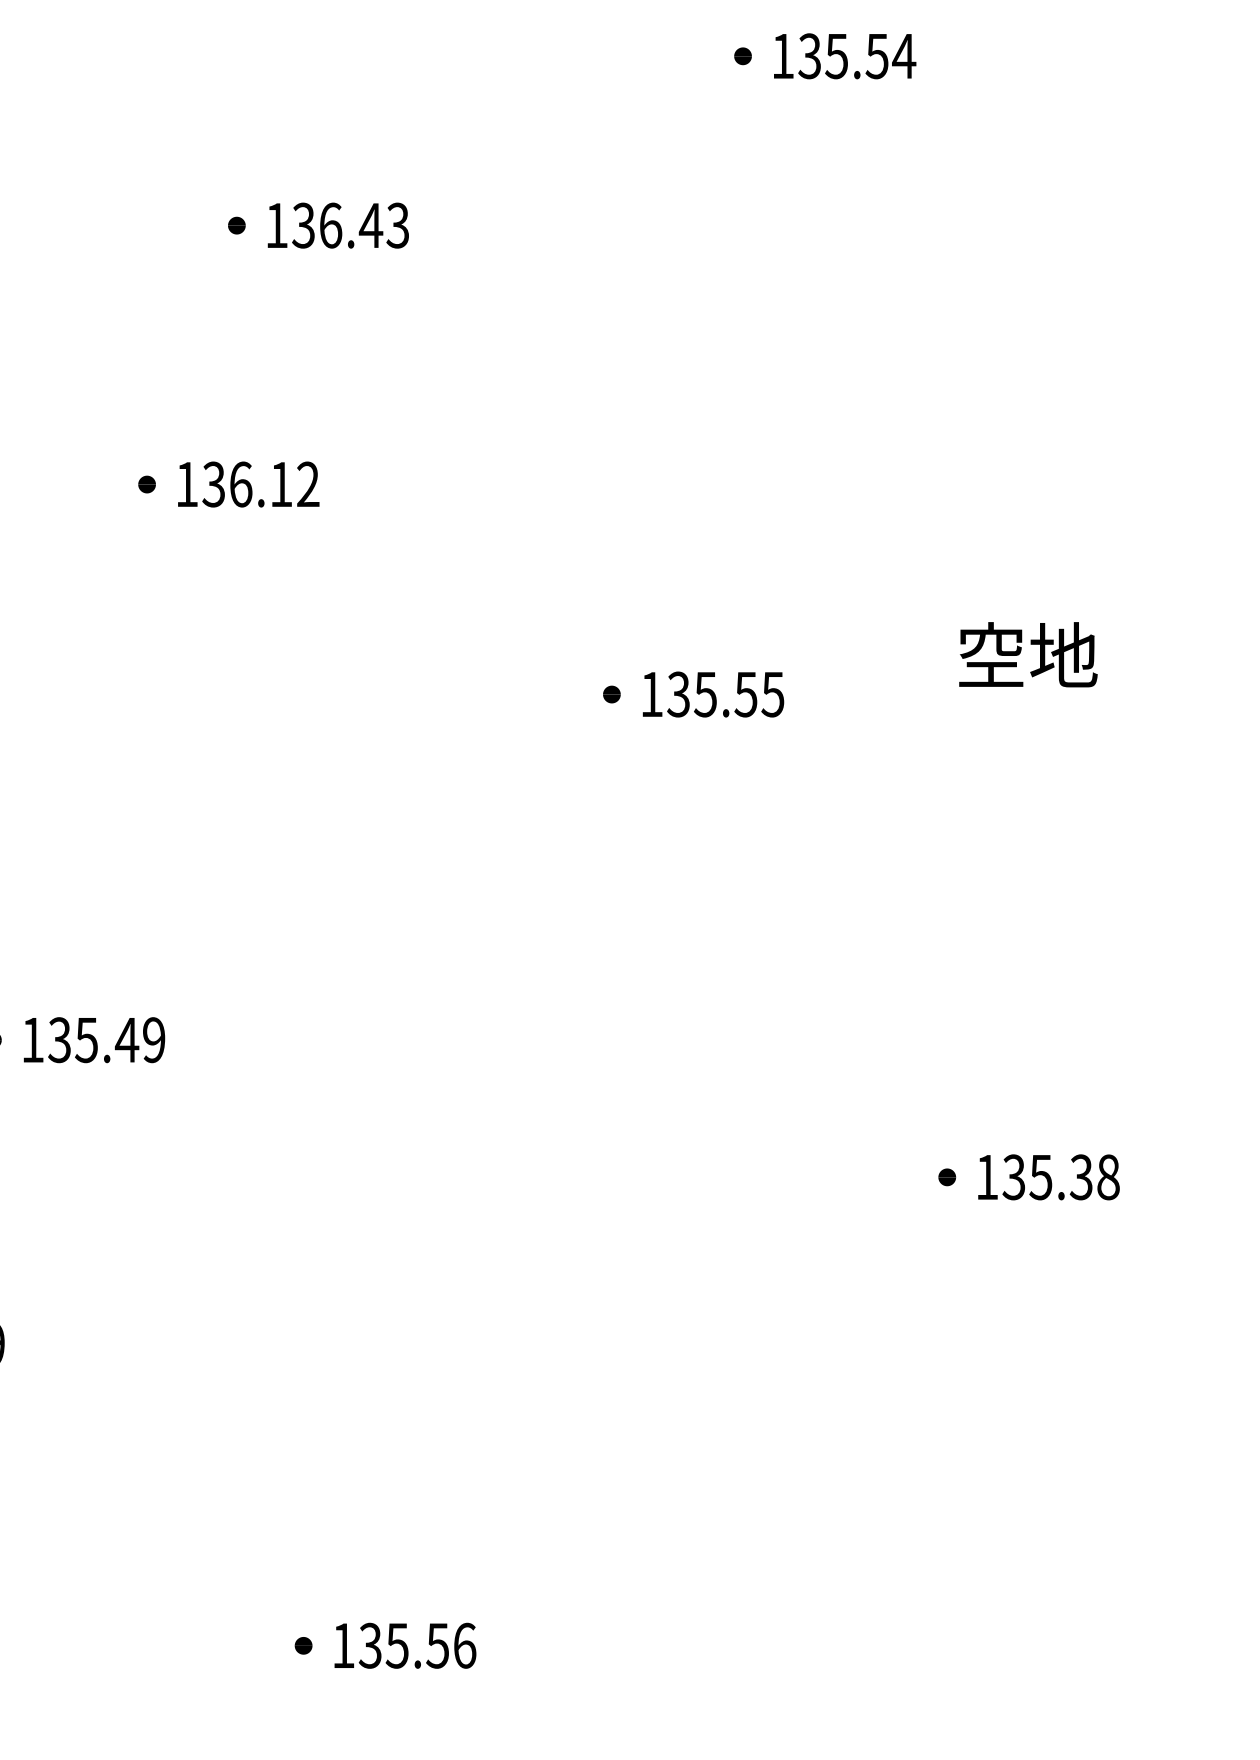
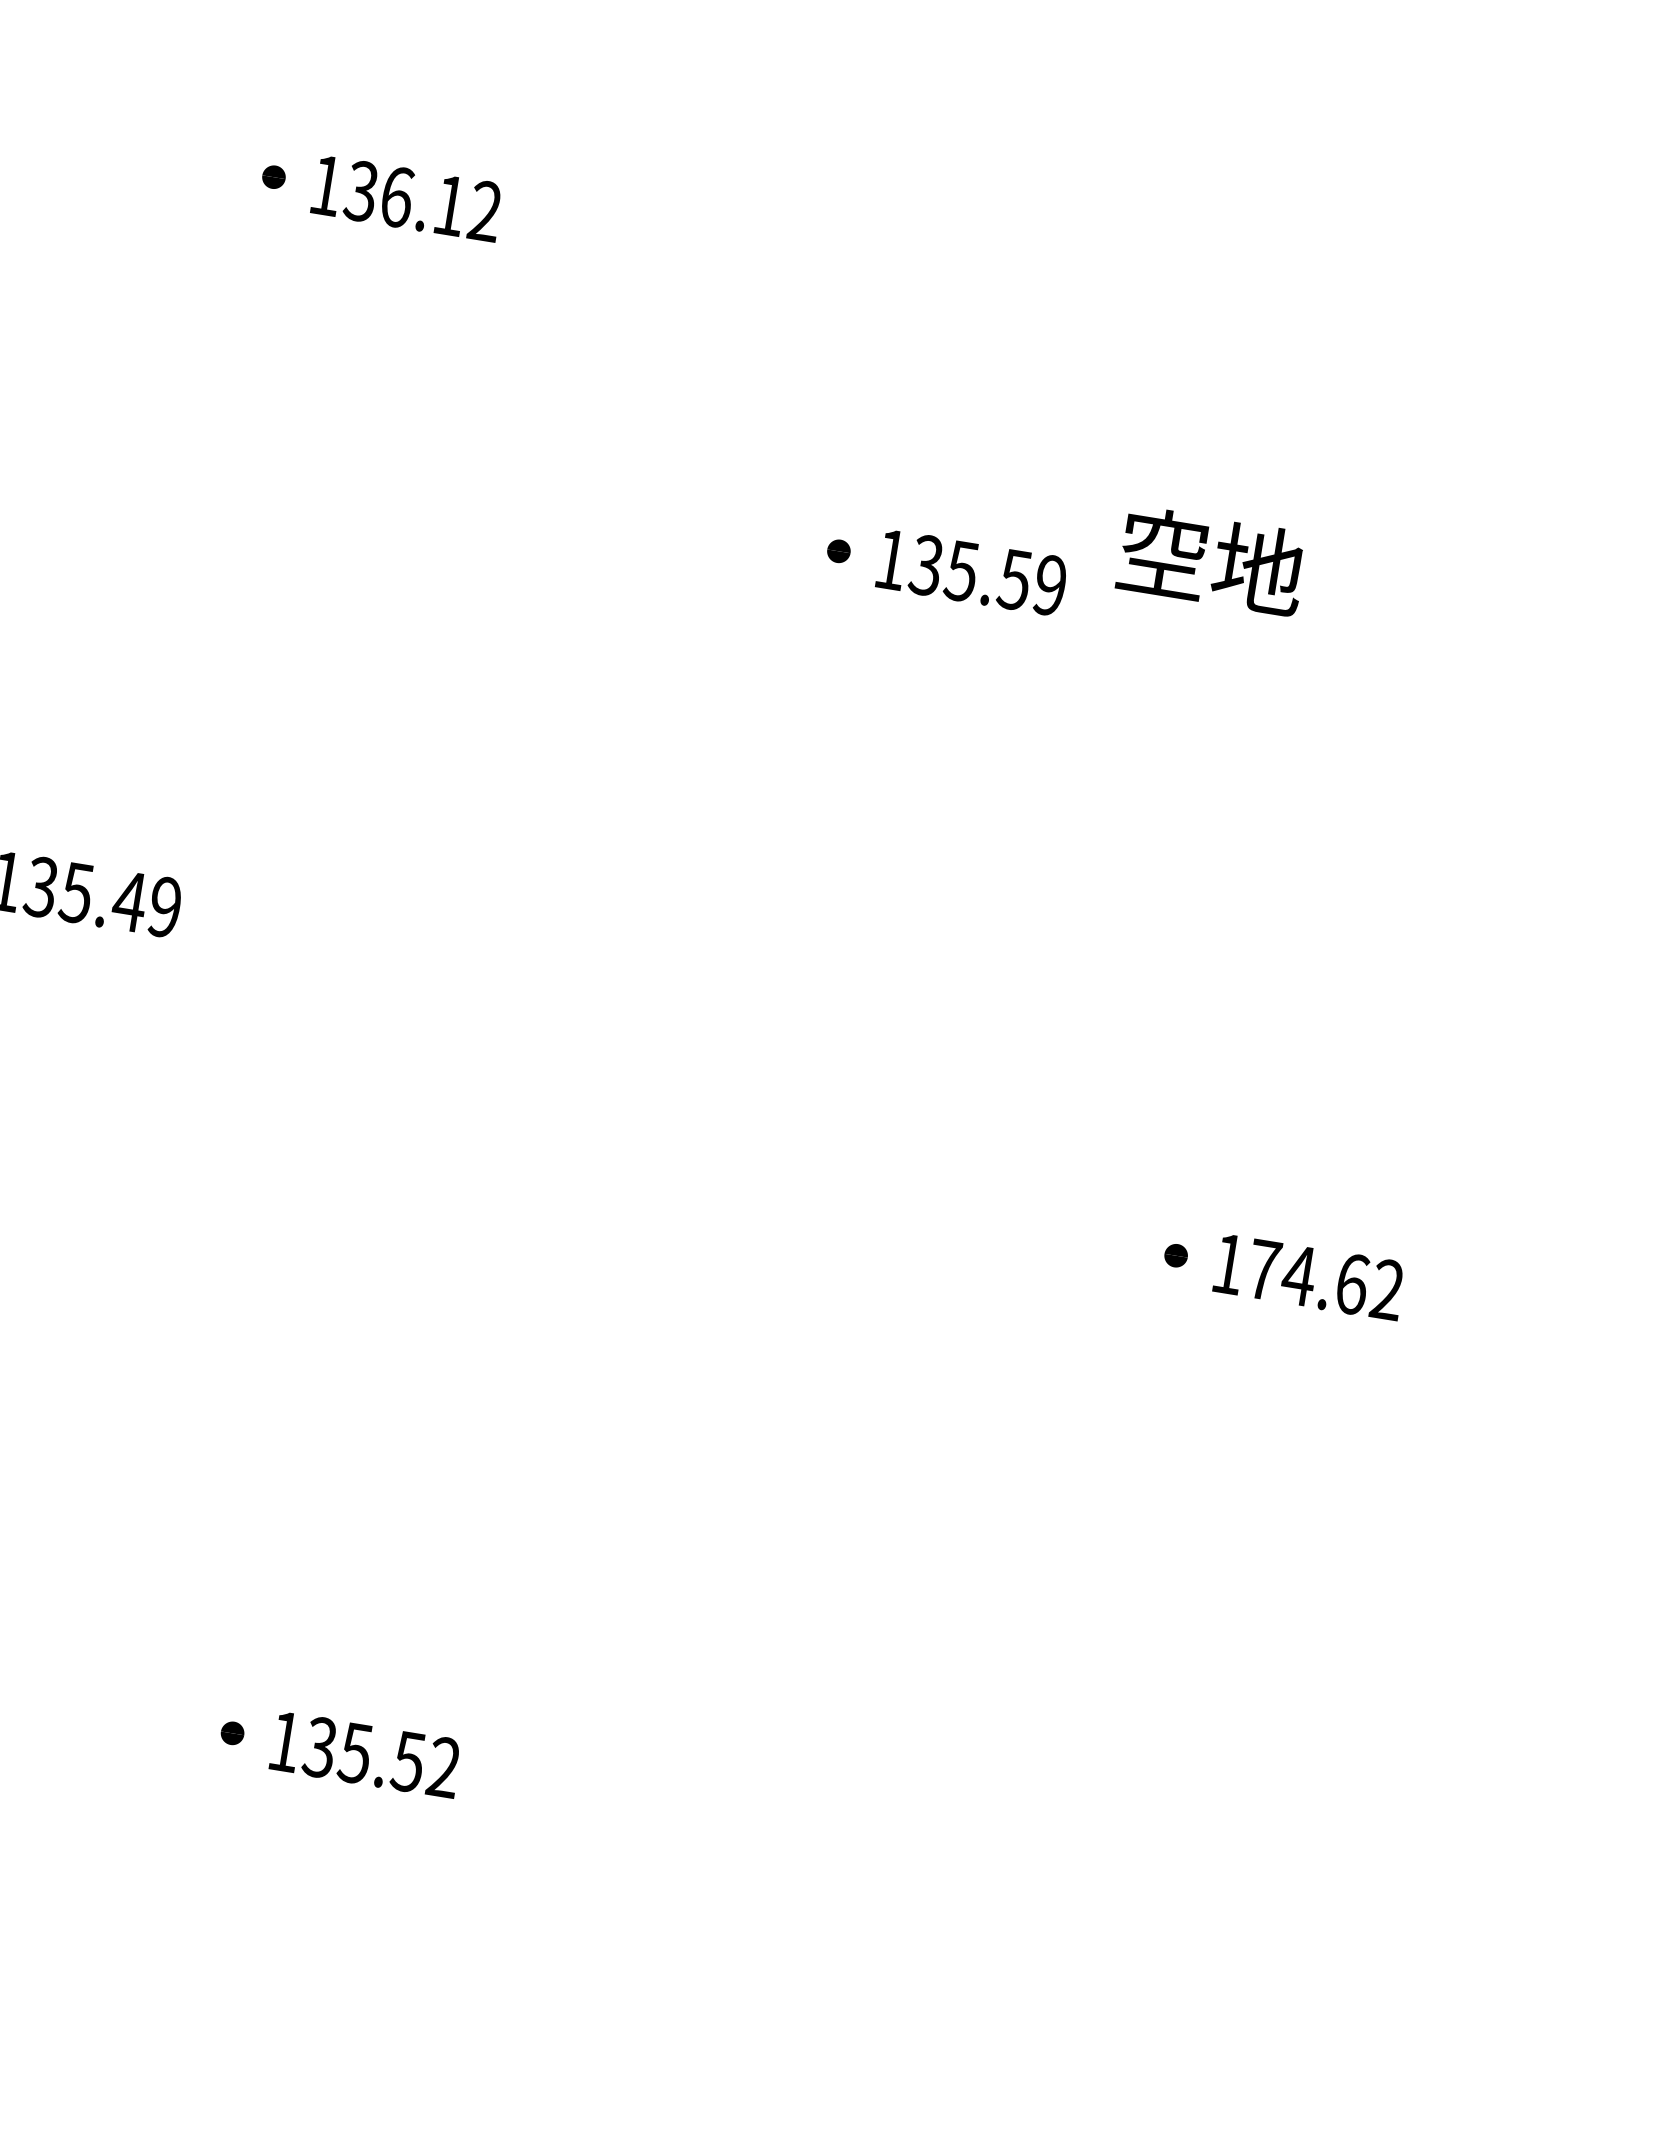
text: (1028, 654) -> (1212, 560), moved
text: (772, 694) -> (1049, 585), 135.55 -> 135.59
text: (1060, 1177) -> (1324, 1279), 135.38 -> 174.62
text: (464, 1645) -> (443, 1767), 135.56 -> 135.52

